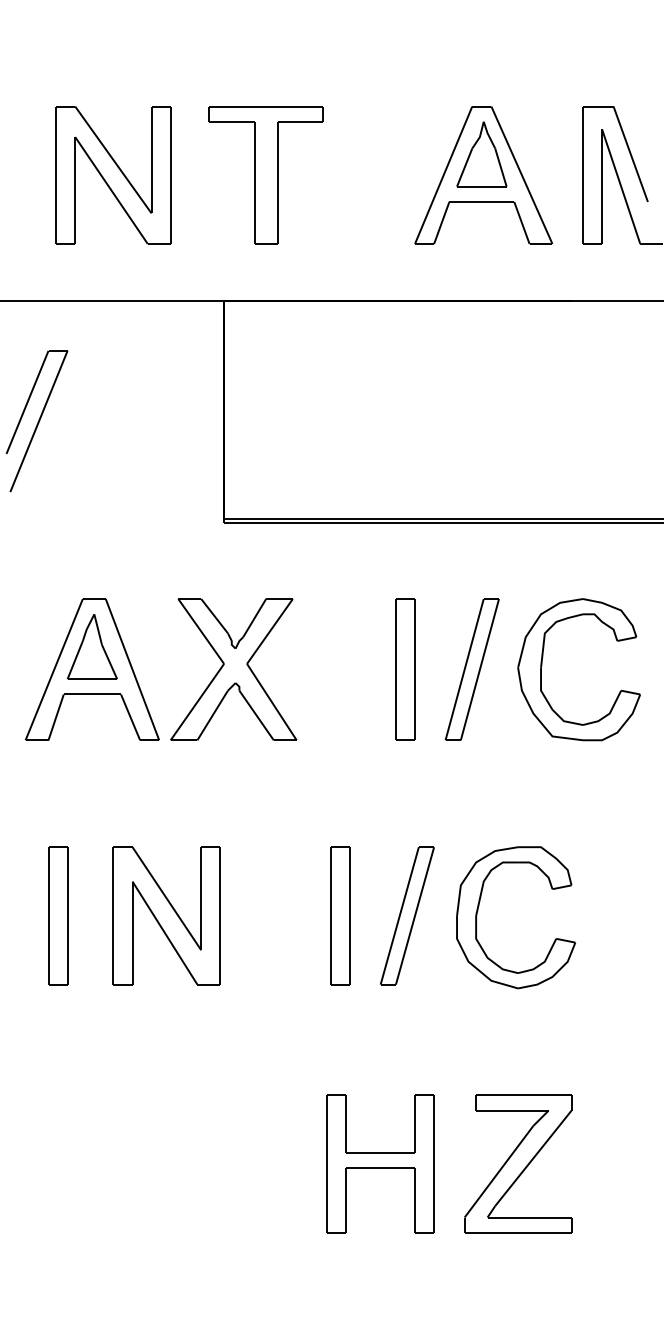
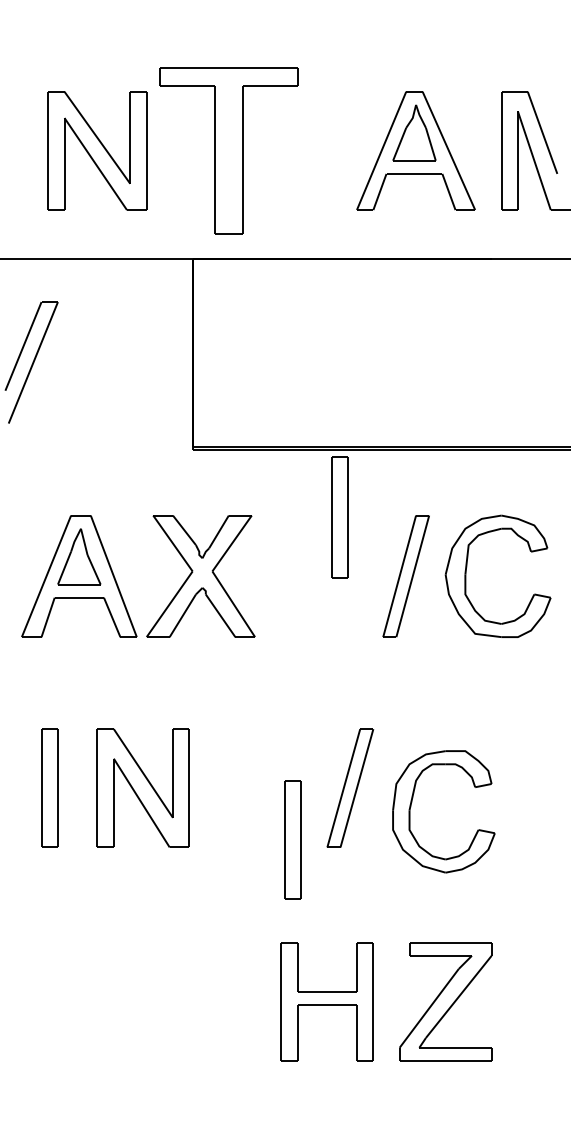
part: (265, 174) -> (228, 150), size x1.4
part: (405, 669) -> (339, 517), moved
part: (478, 912) -> (411, 807), moved
part: (340, 915) -> (292, 839), moved

